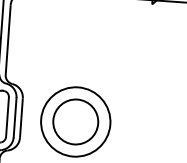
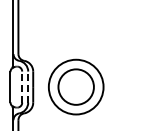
line: (7, 117) -> (22, 87), solid -> dashed
line: (15, 118) -> (28, 87), solid -> dashed

